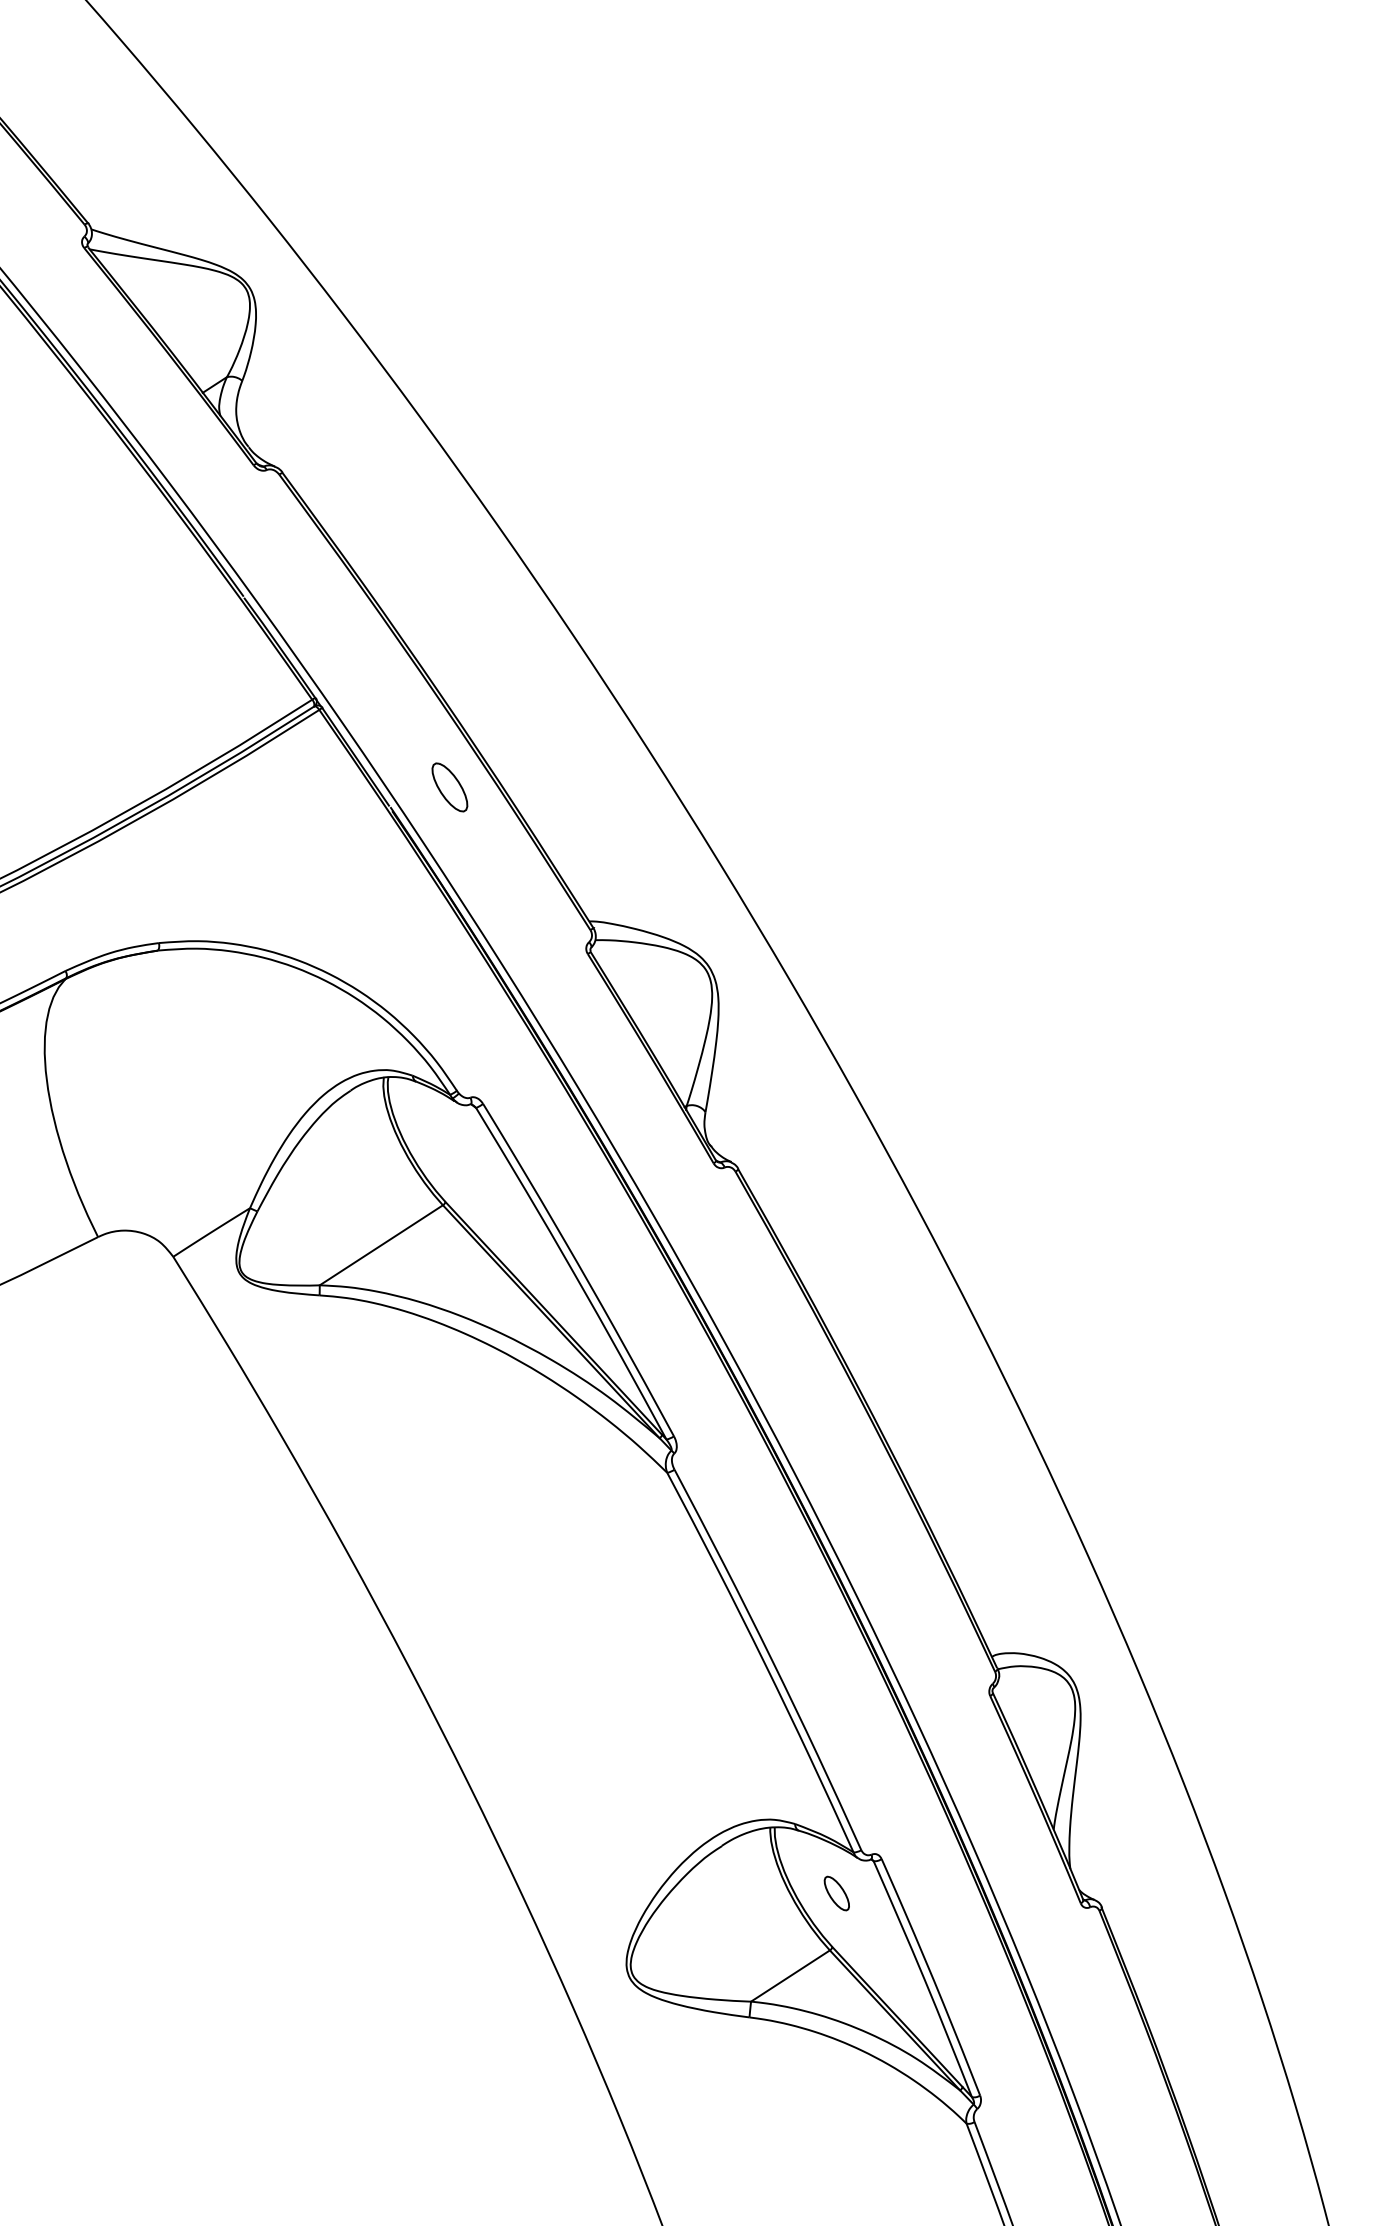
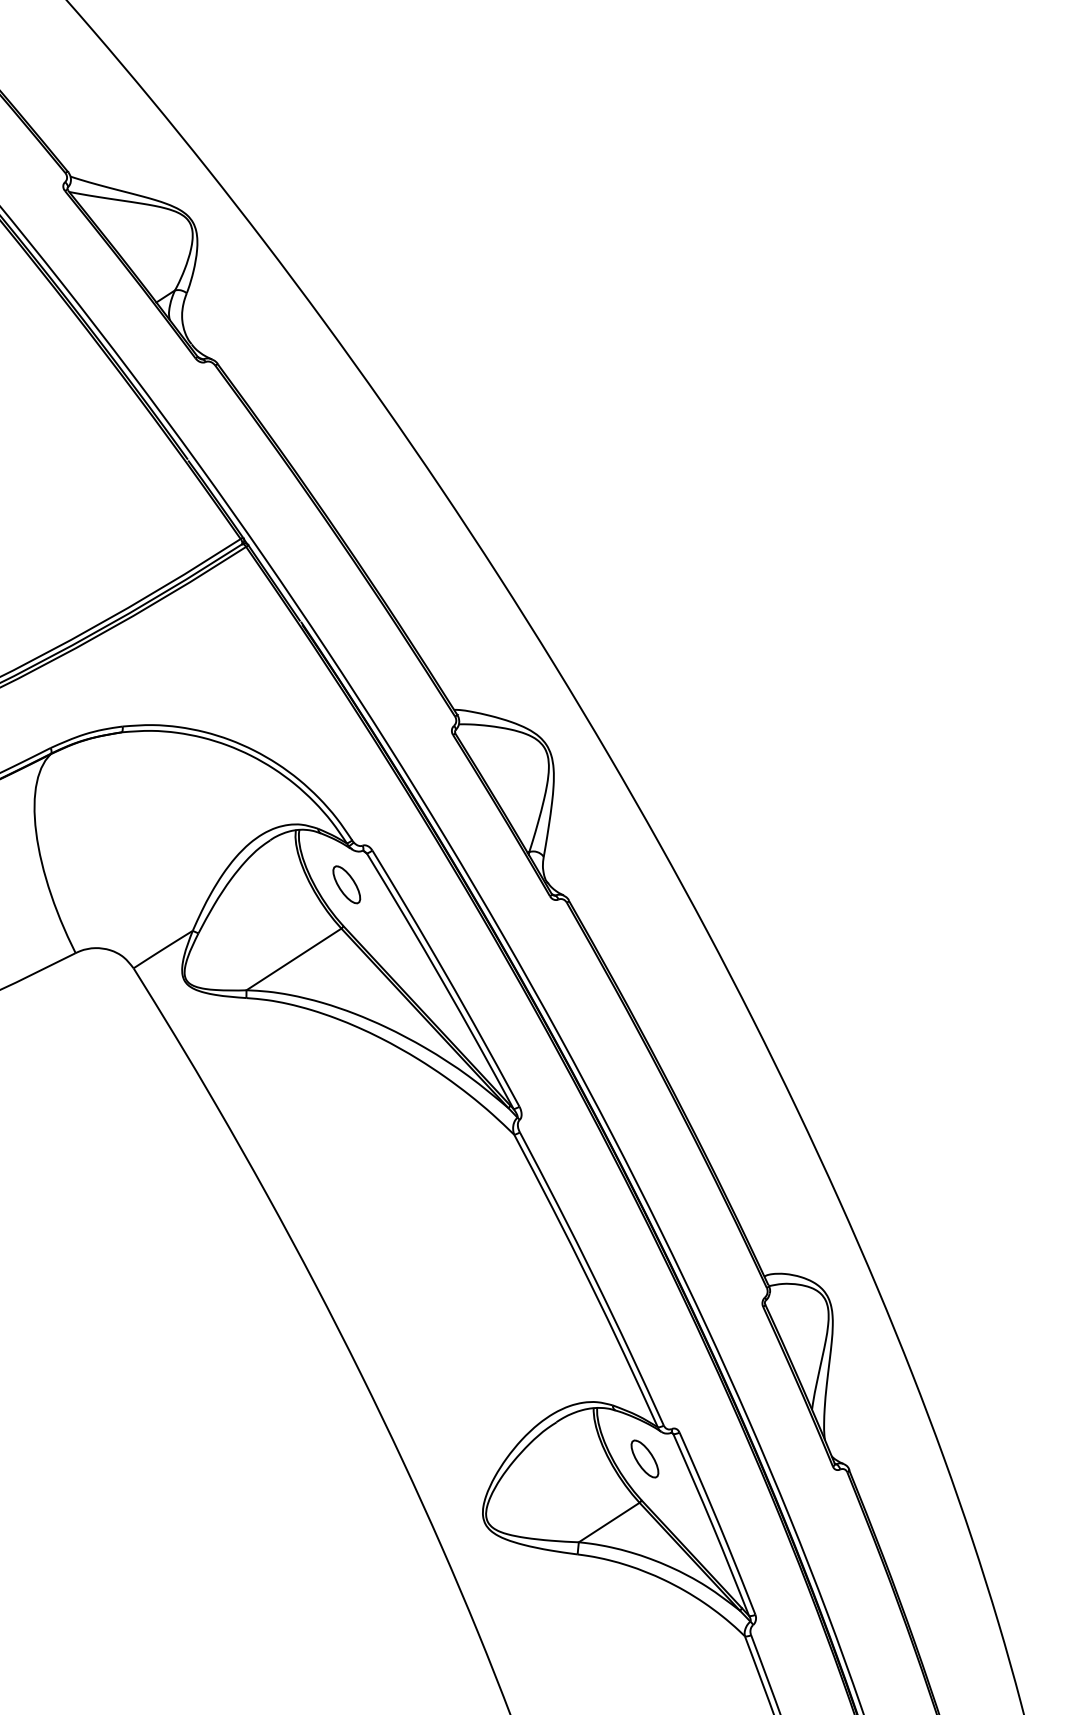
part: (449, 787) -> (346, 884), moved
part: (836, 1893) -> (644, 1458), size x1.43

